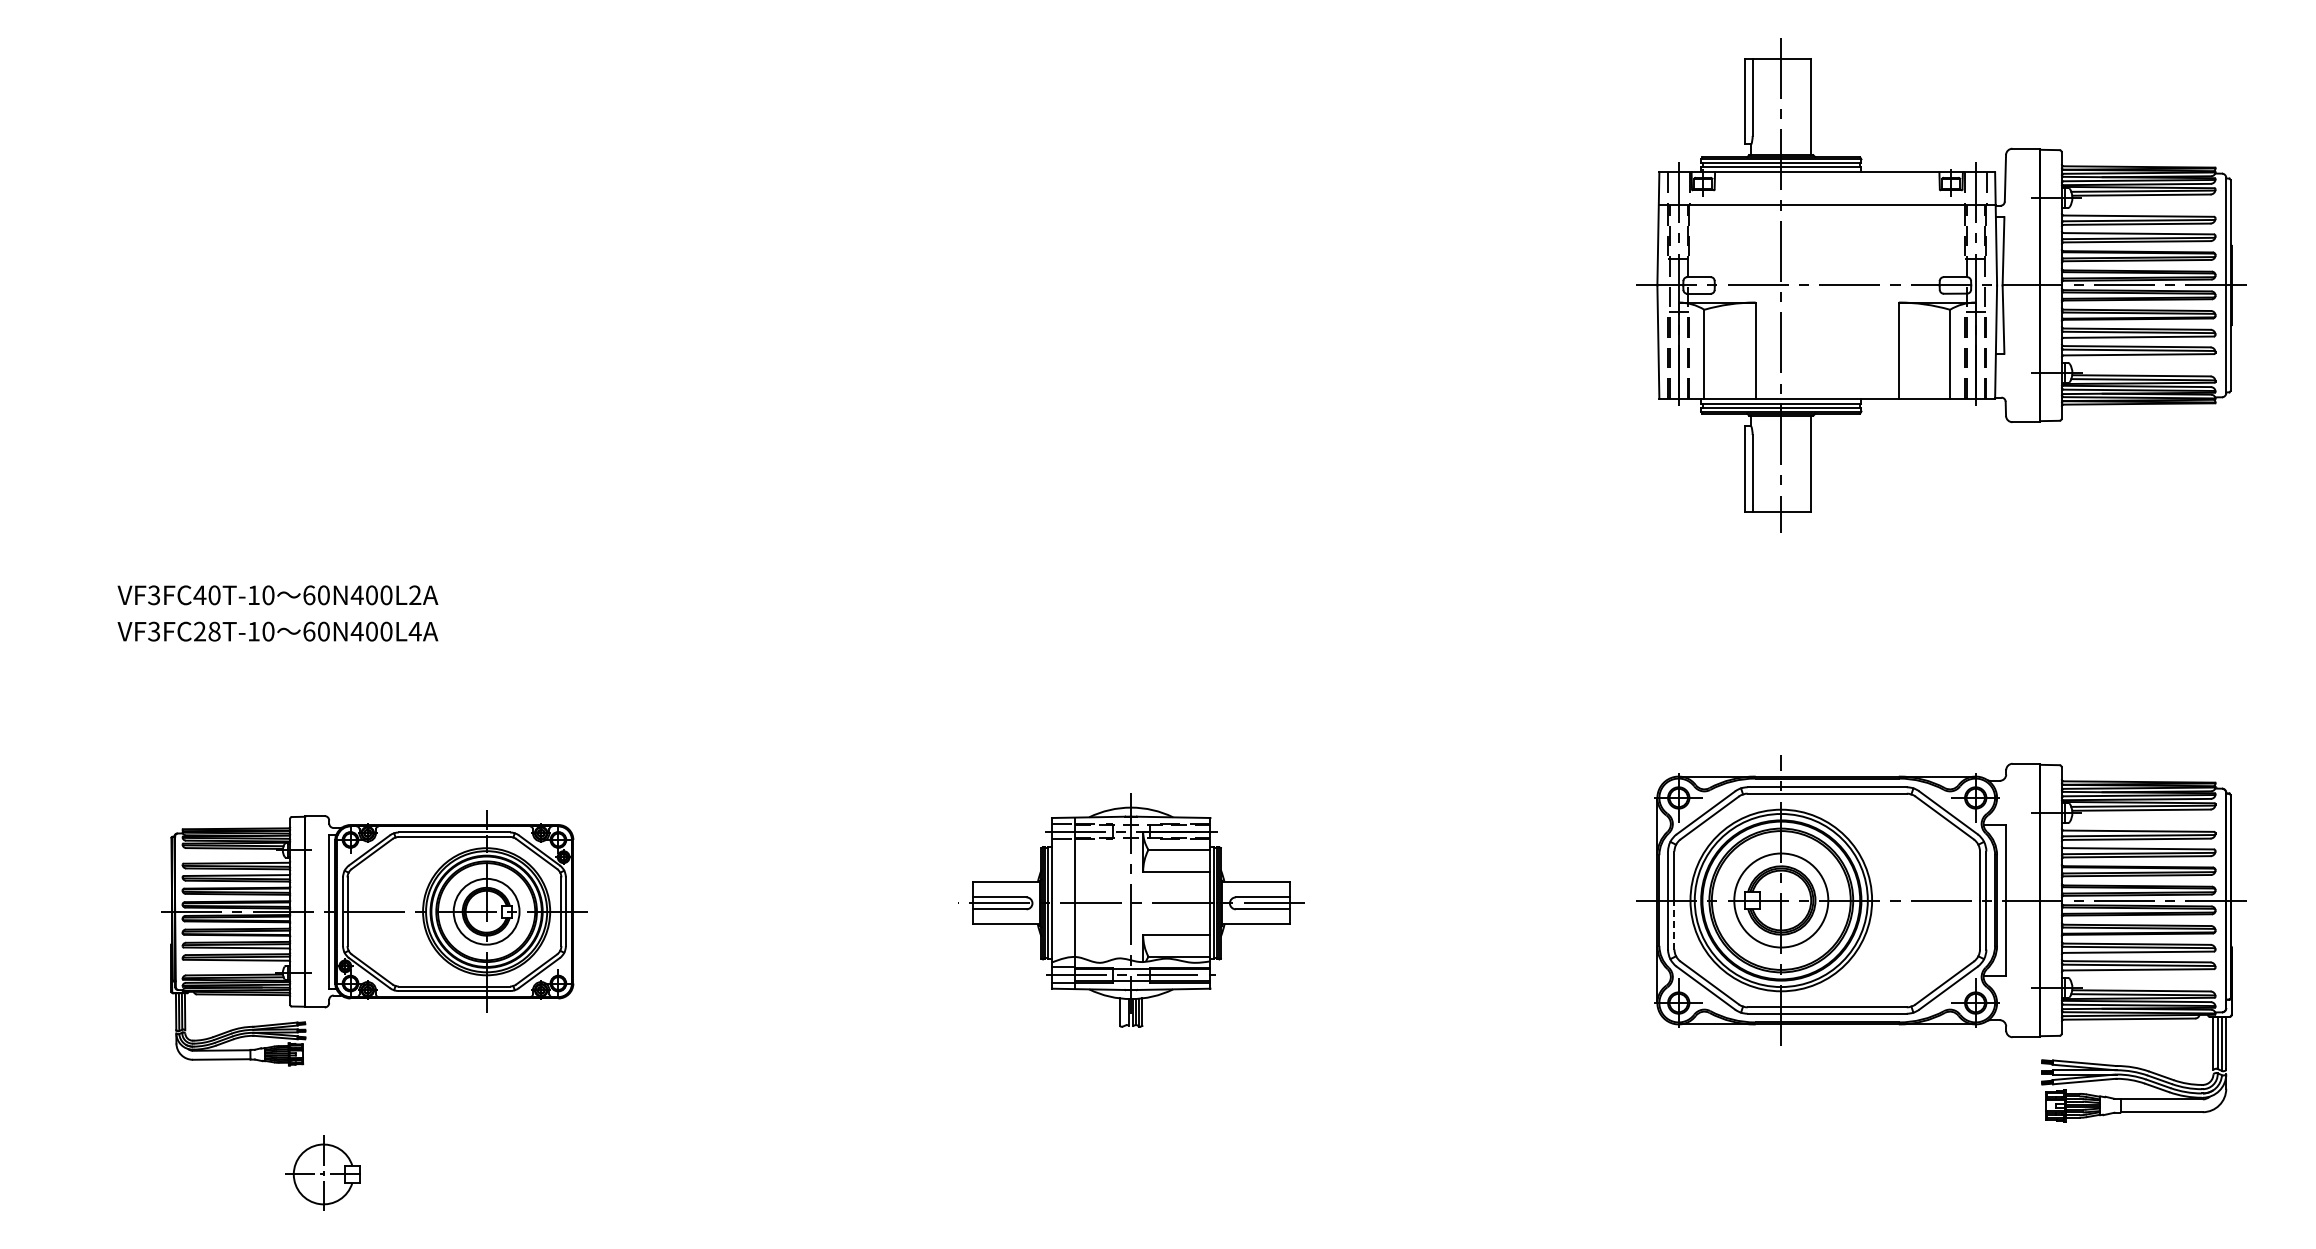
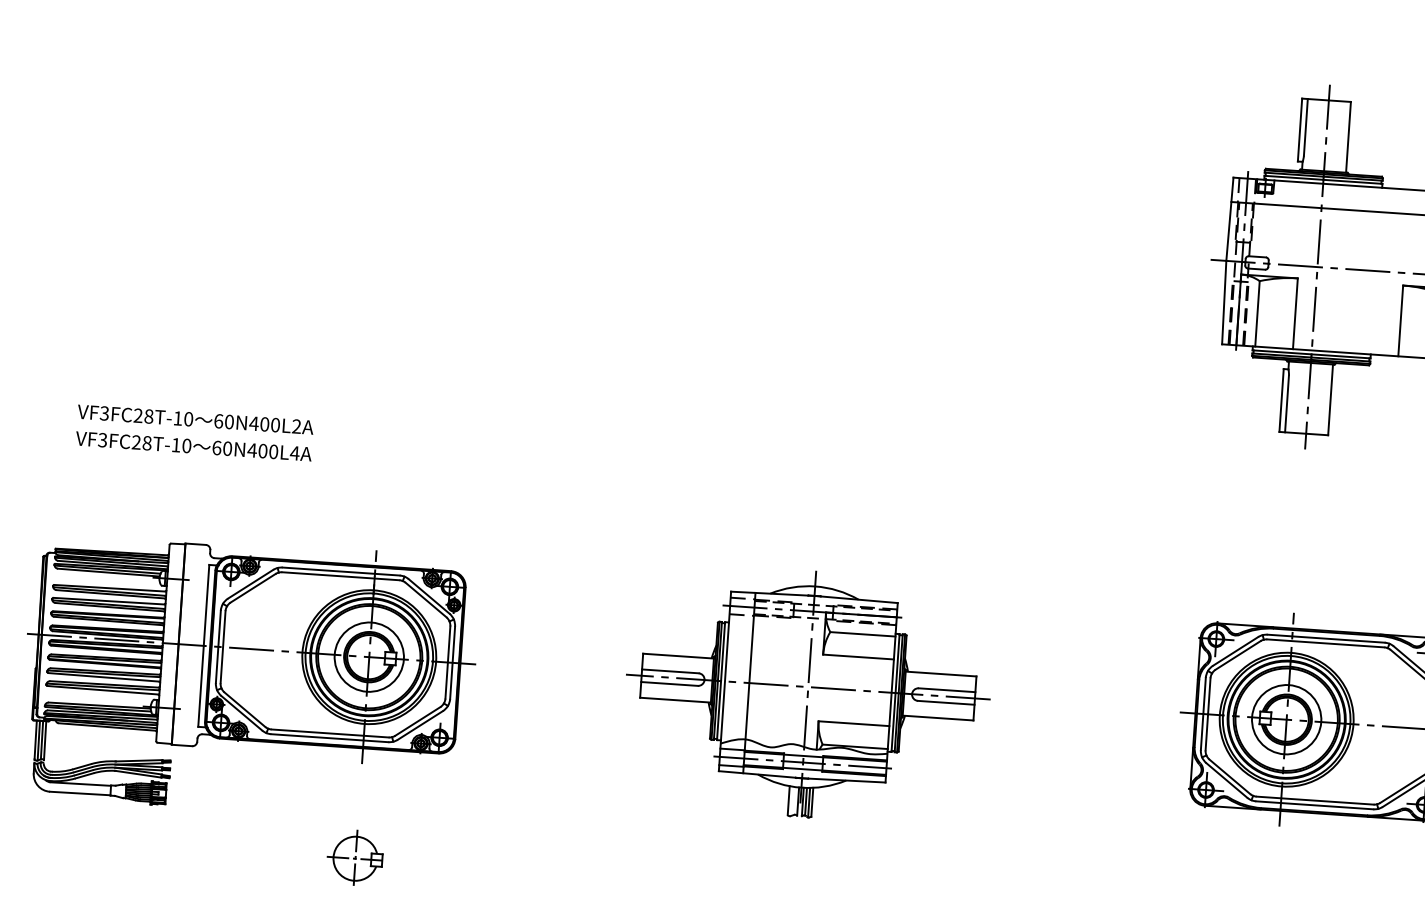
text: (206, 594) -> (143, 415), VF3FC40T-10 -> VF3FC28T-10
part: (1130, 909) -> (807, 693), size x1.43
line: (1674, 925) -> (1206, 732), dashed -> solid
part: (374, 937) -> (249, 676), size x1.43
part: (322, 1172) -> (354, 857), moved

